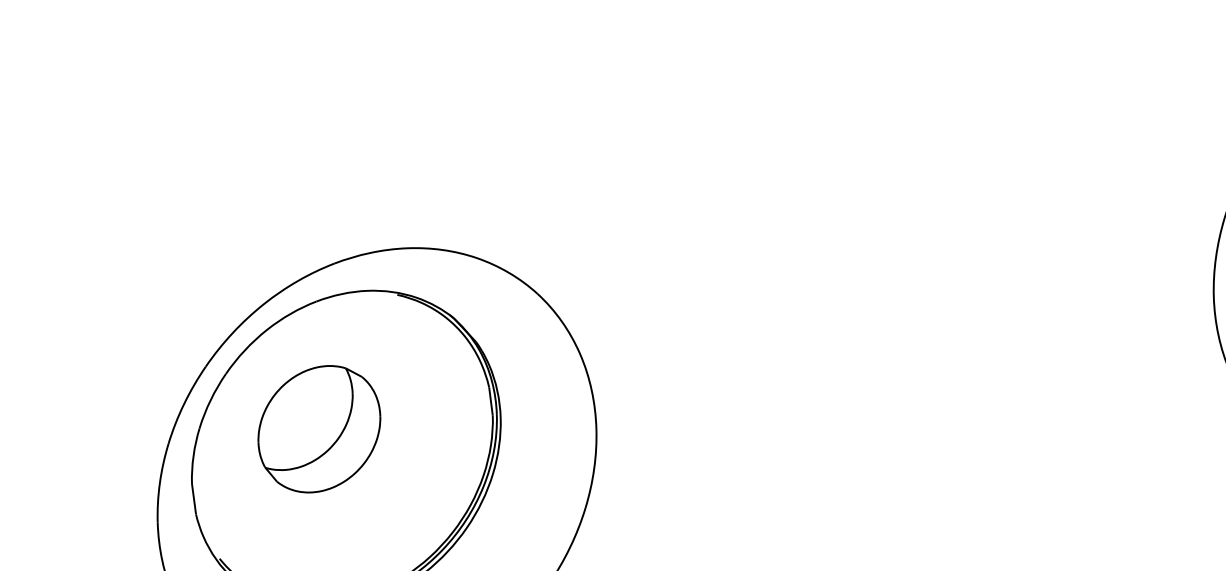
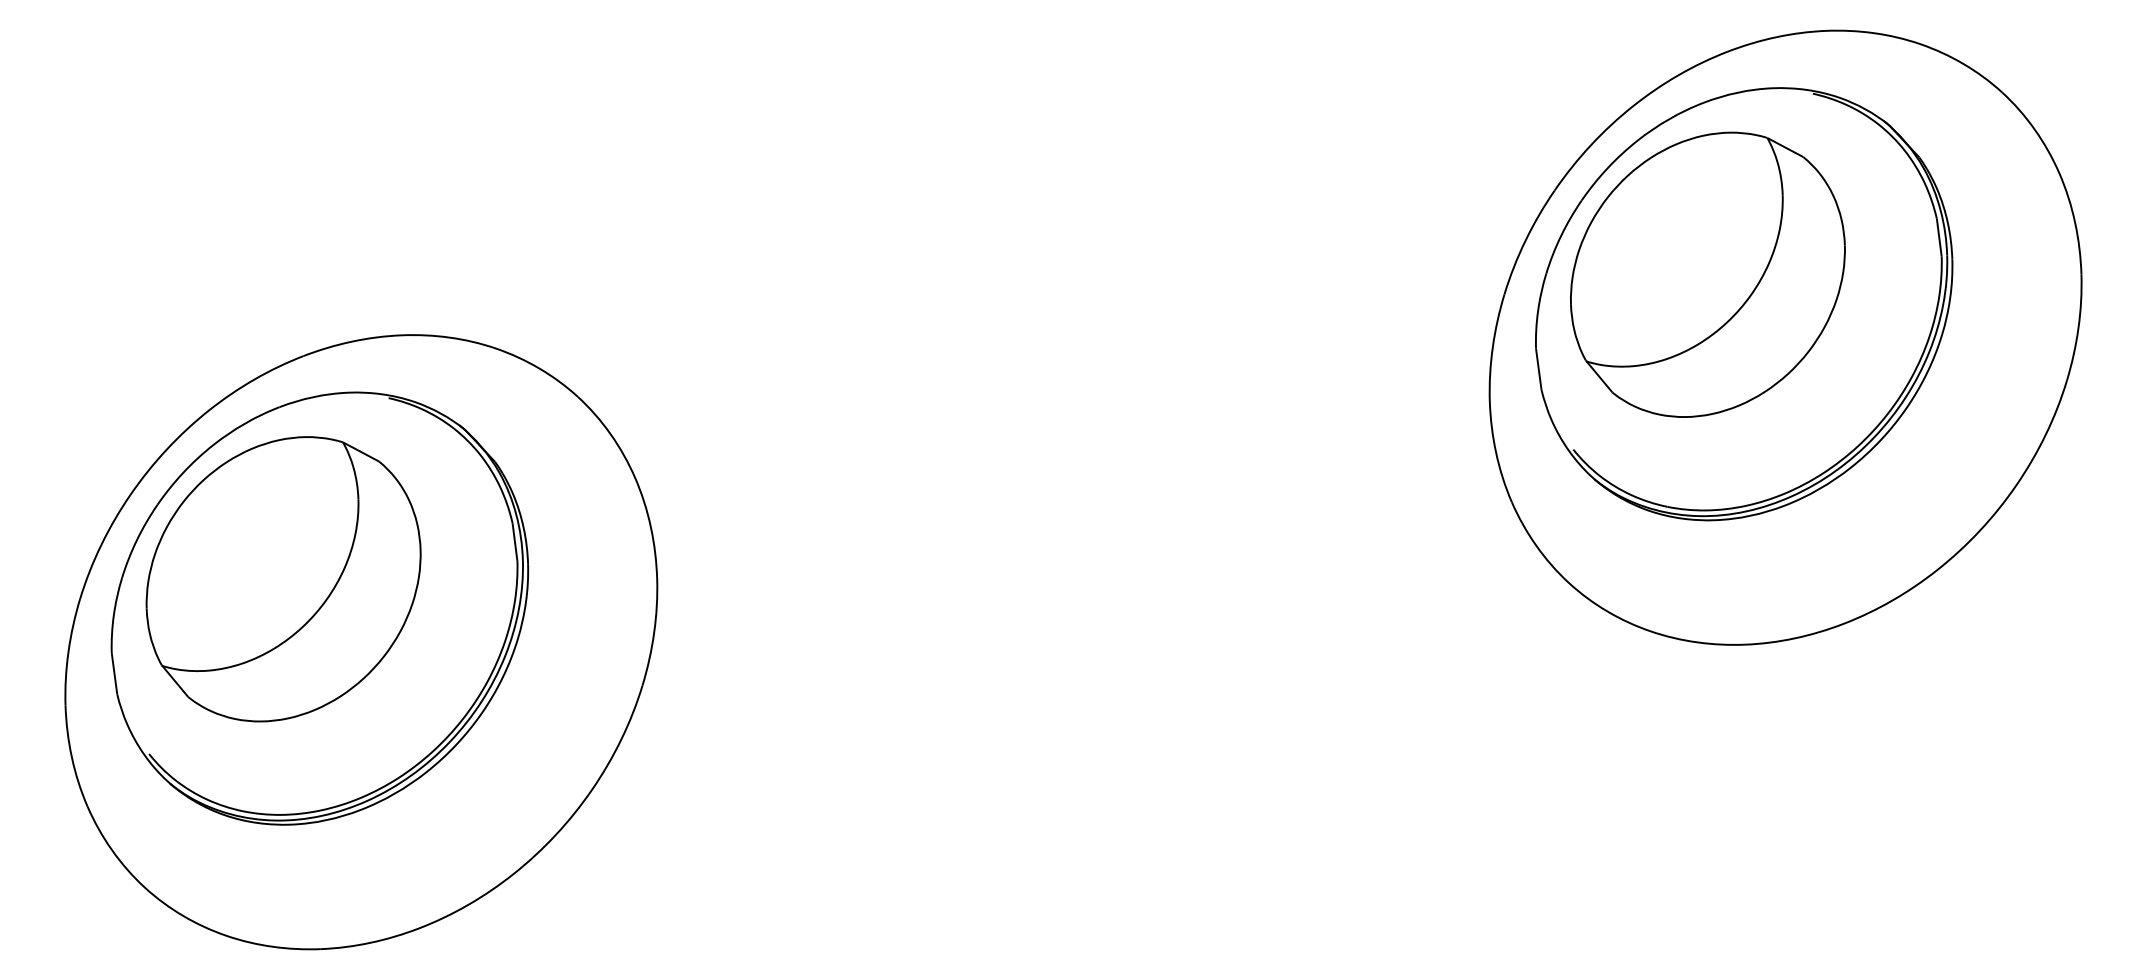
part: (319, 429) -> (283, 579), size x1.67

